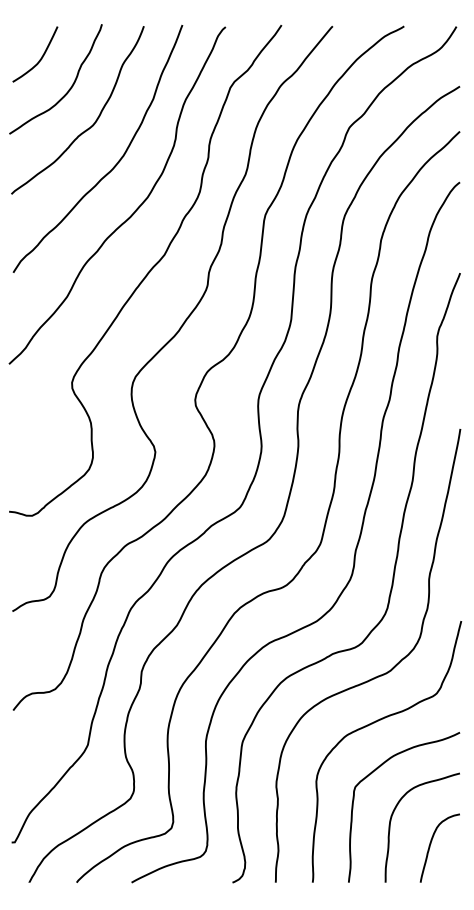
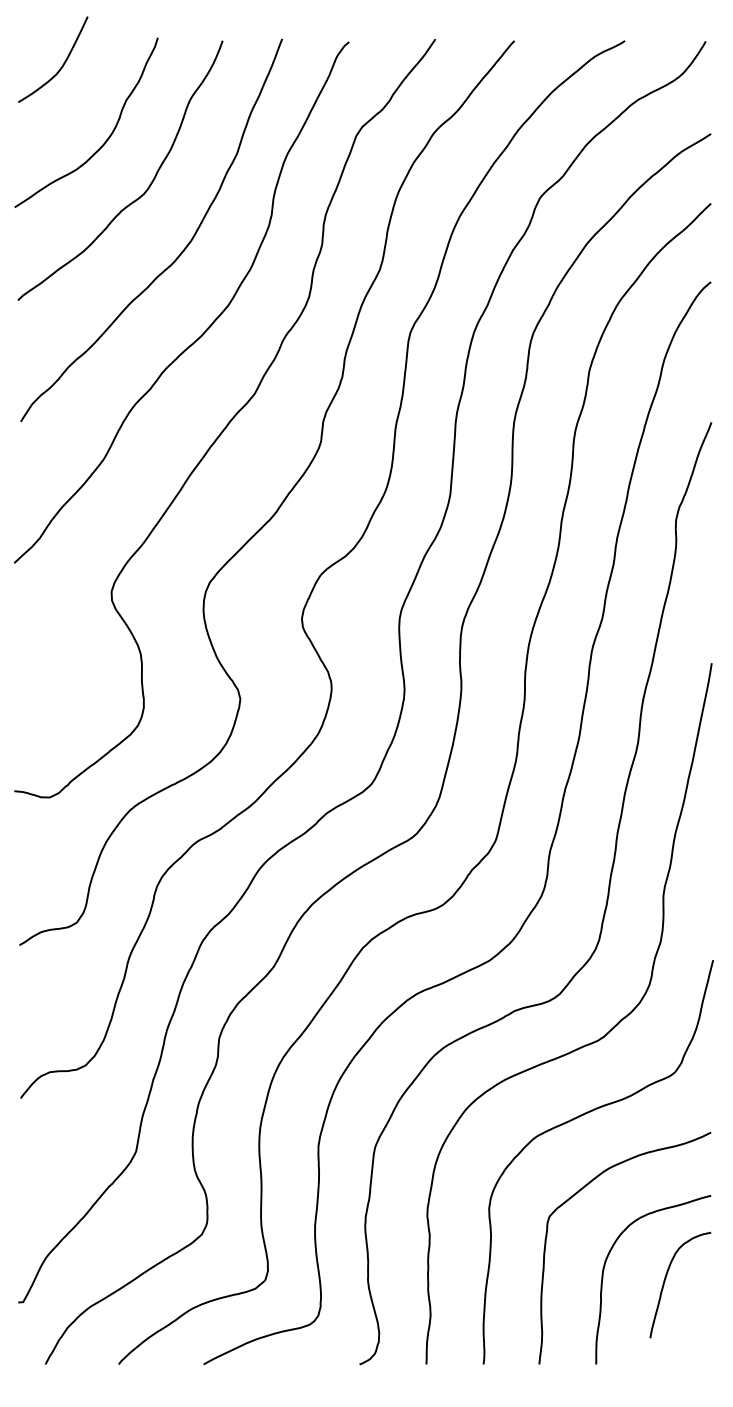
curve: (41, 56) -> (62, 62), moved
curve: (431, 844) -> (667, 1279), moved

